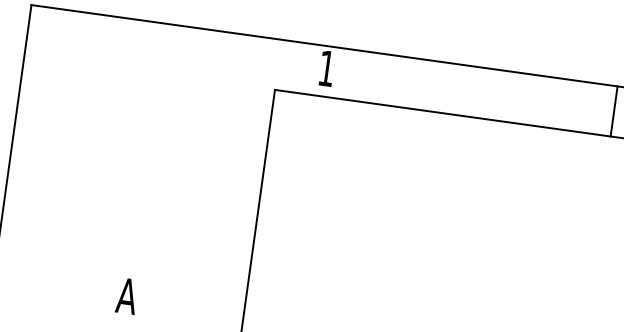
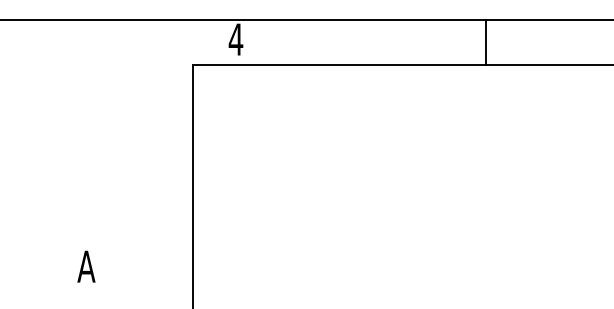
text: (326, 68) -> (235, 39), 1 -> 4
line: (613, 110) -> (485, 41), moved

